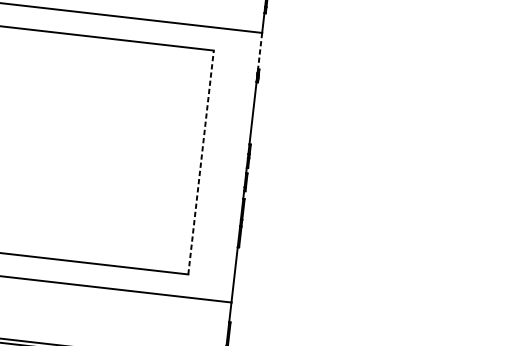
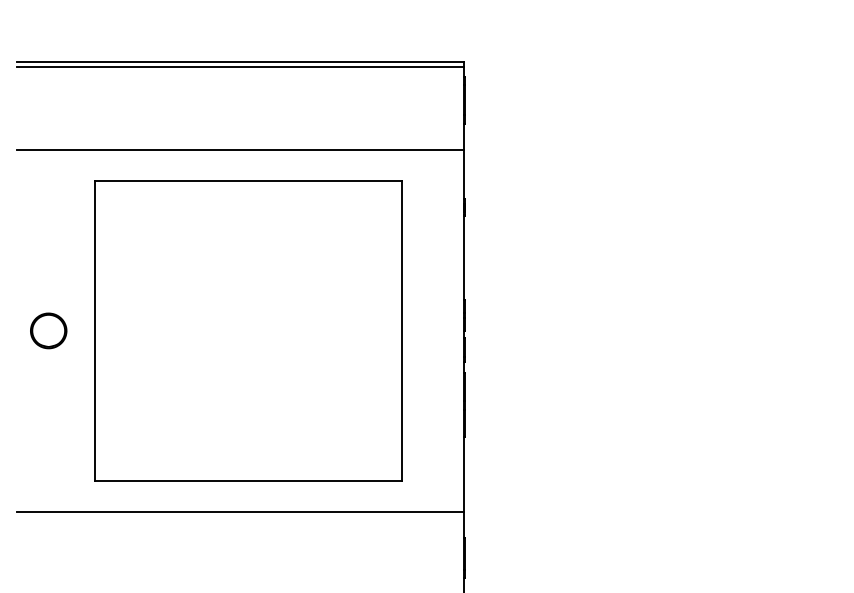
line: (259, 51) -> (463, 175), dashed -> solid
line: (201, 162) -> (402, 330), dashed -> solid

